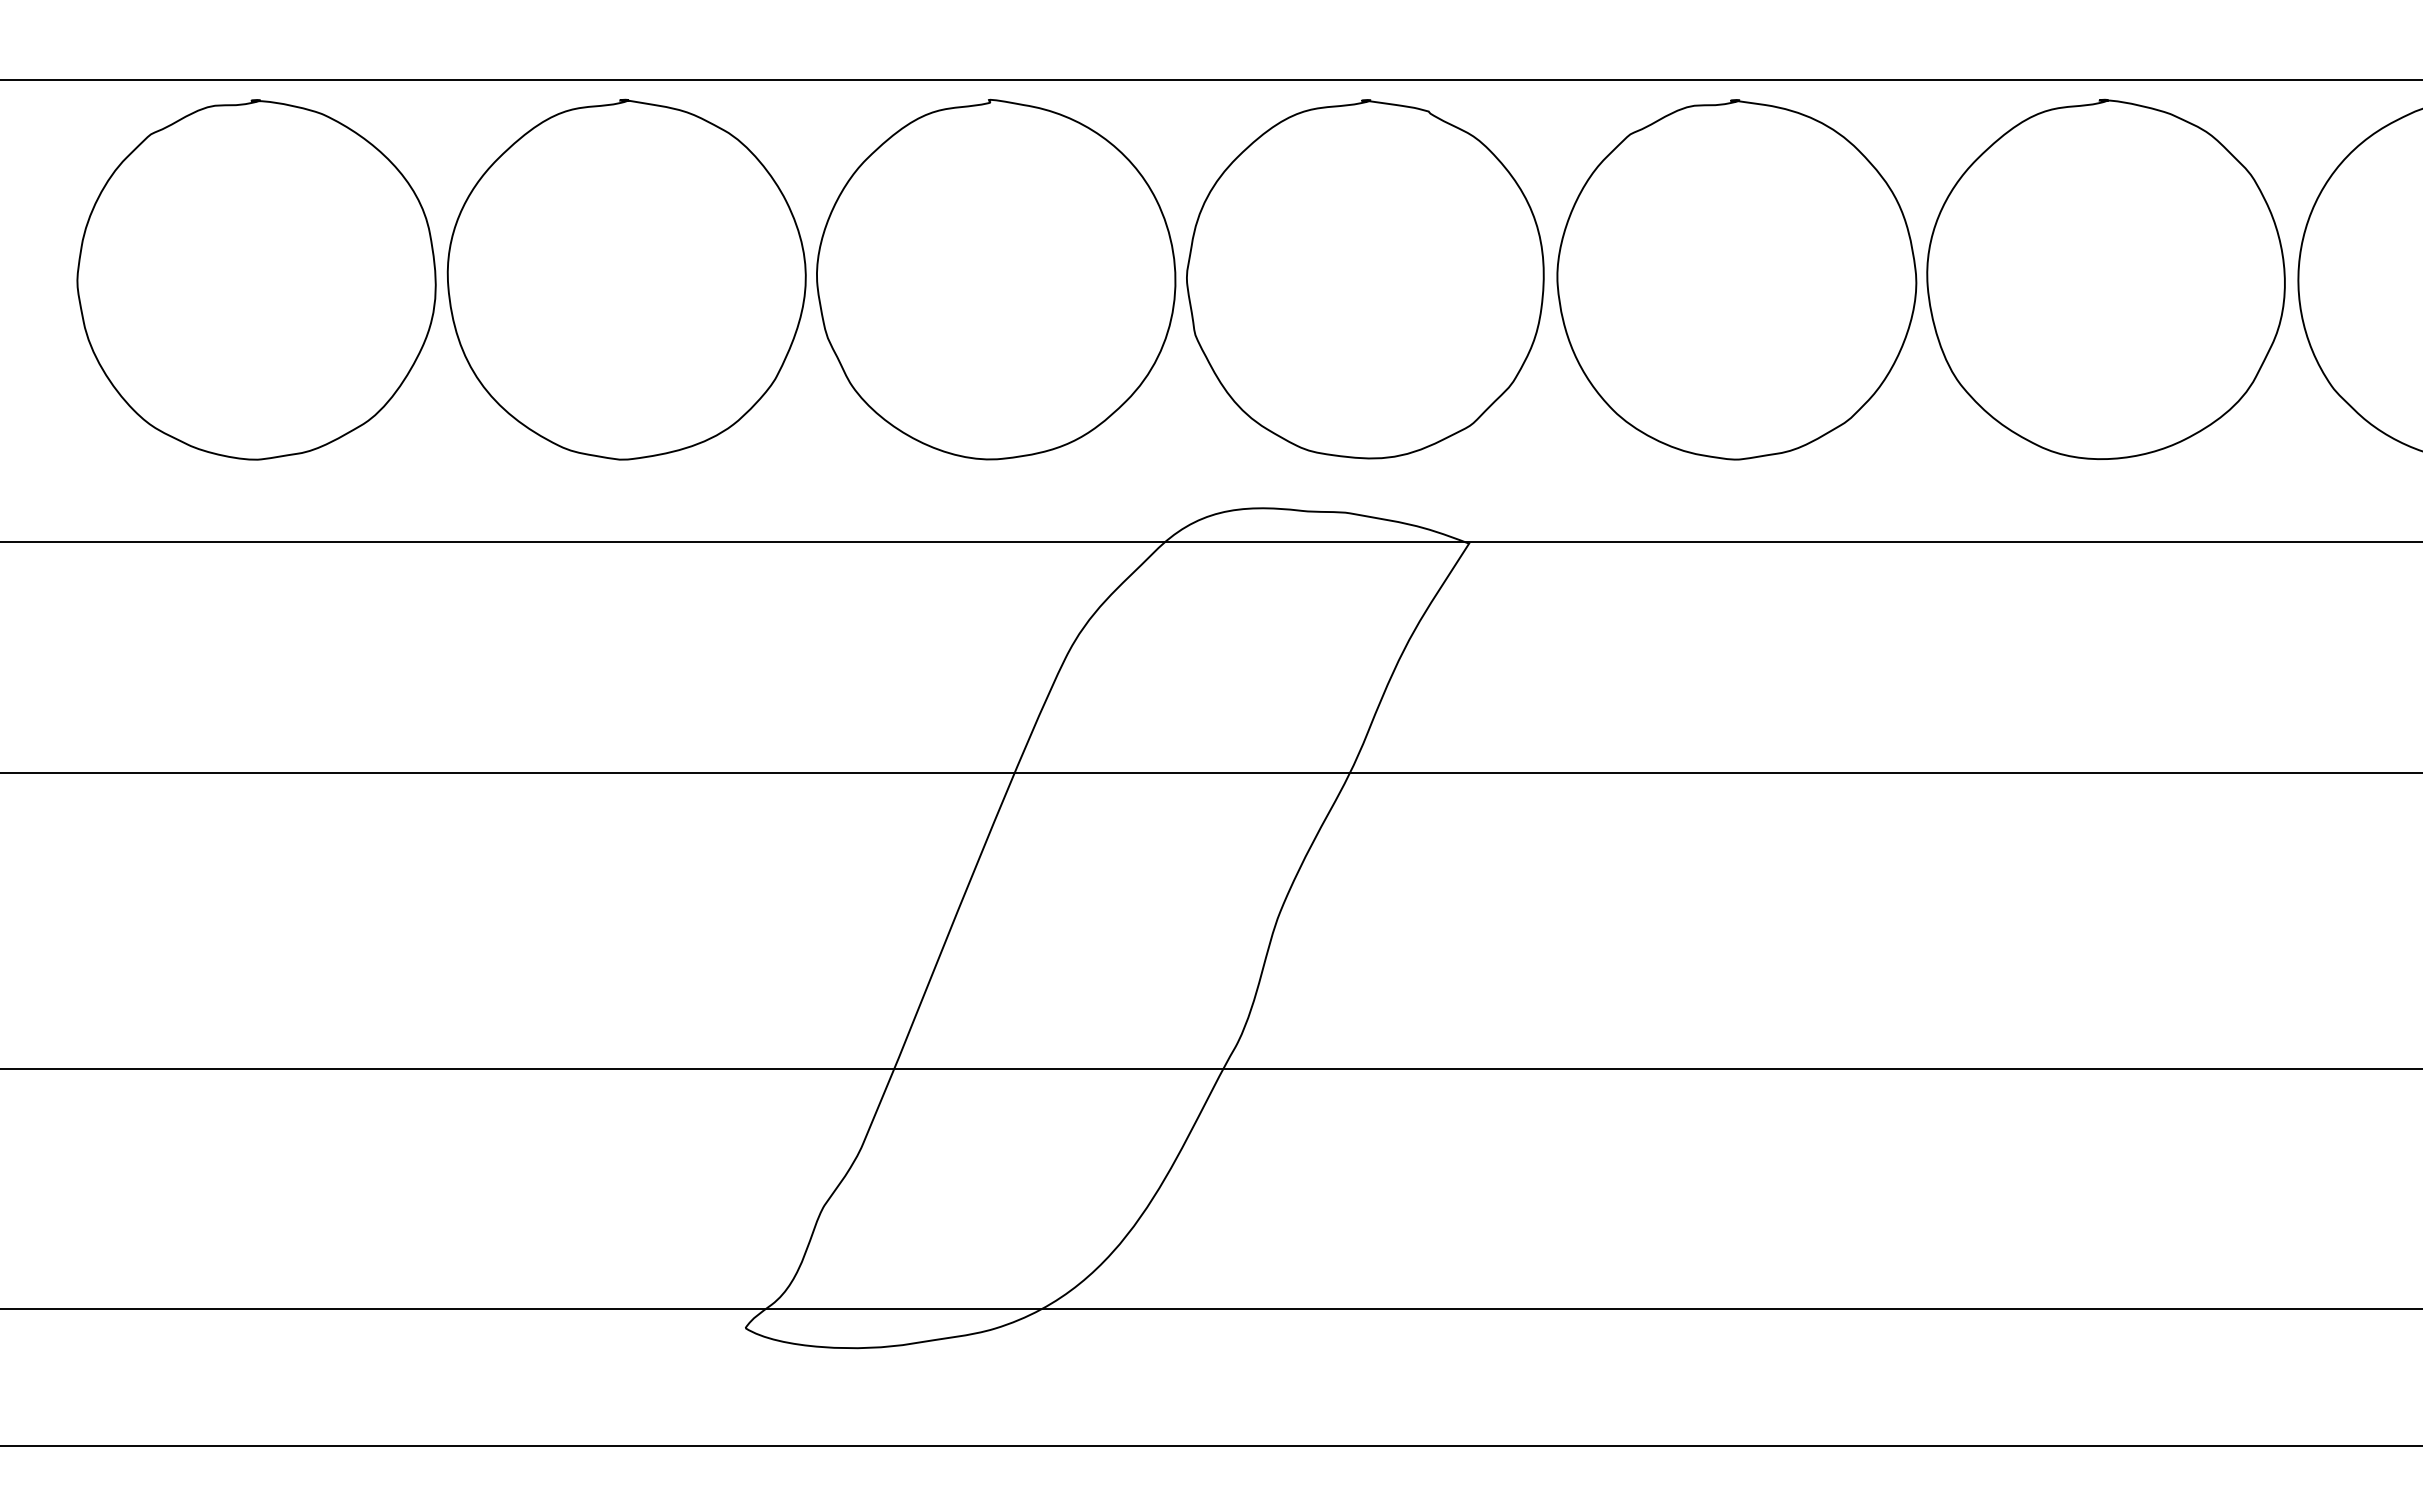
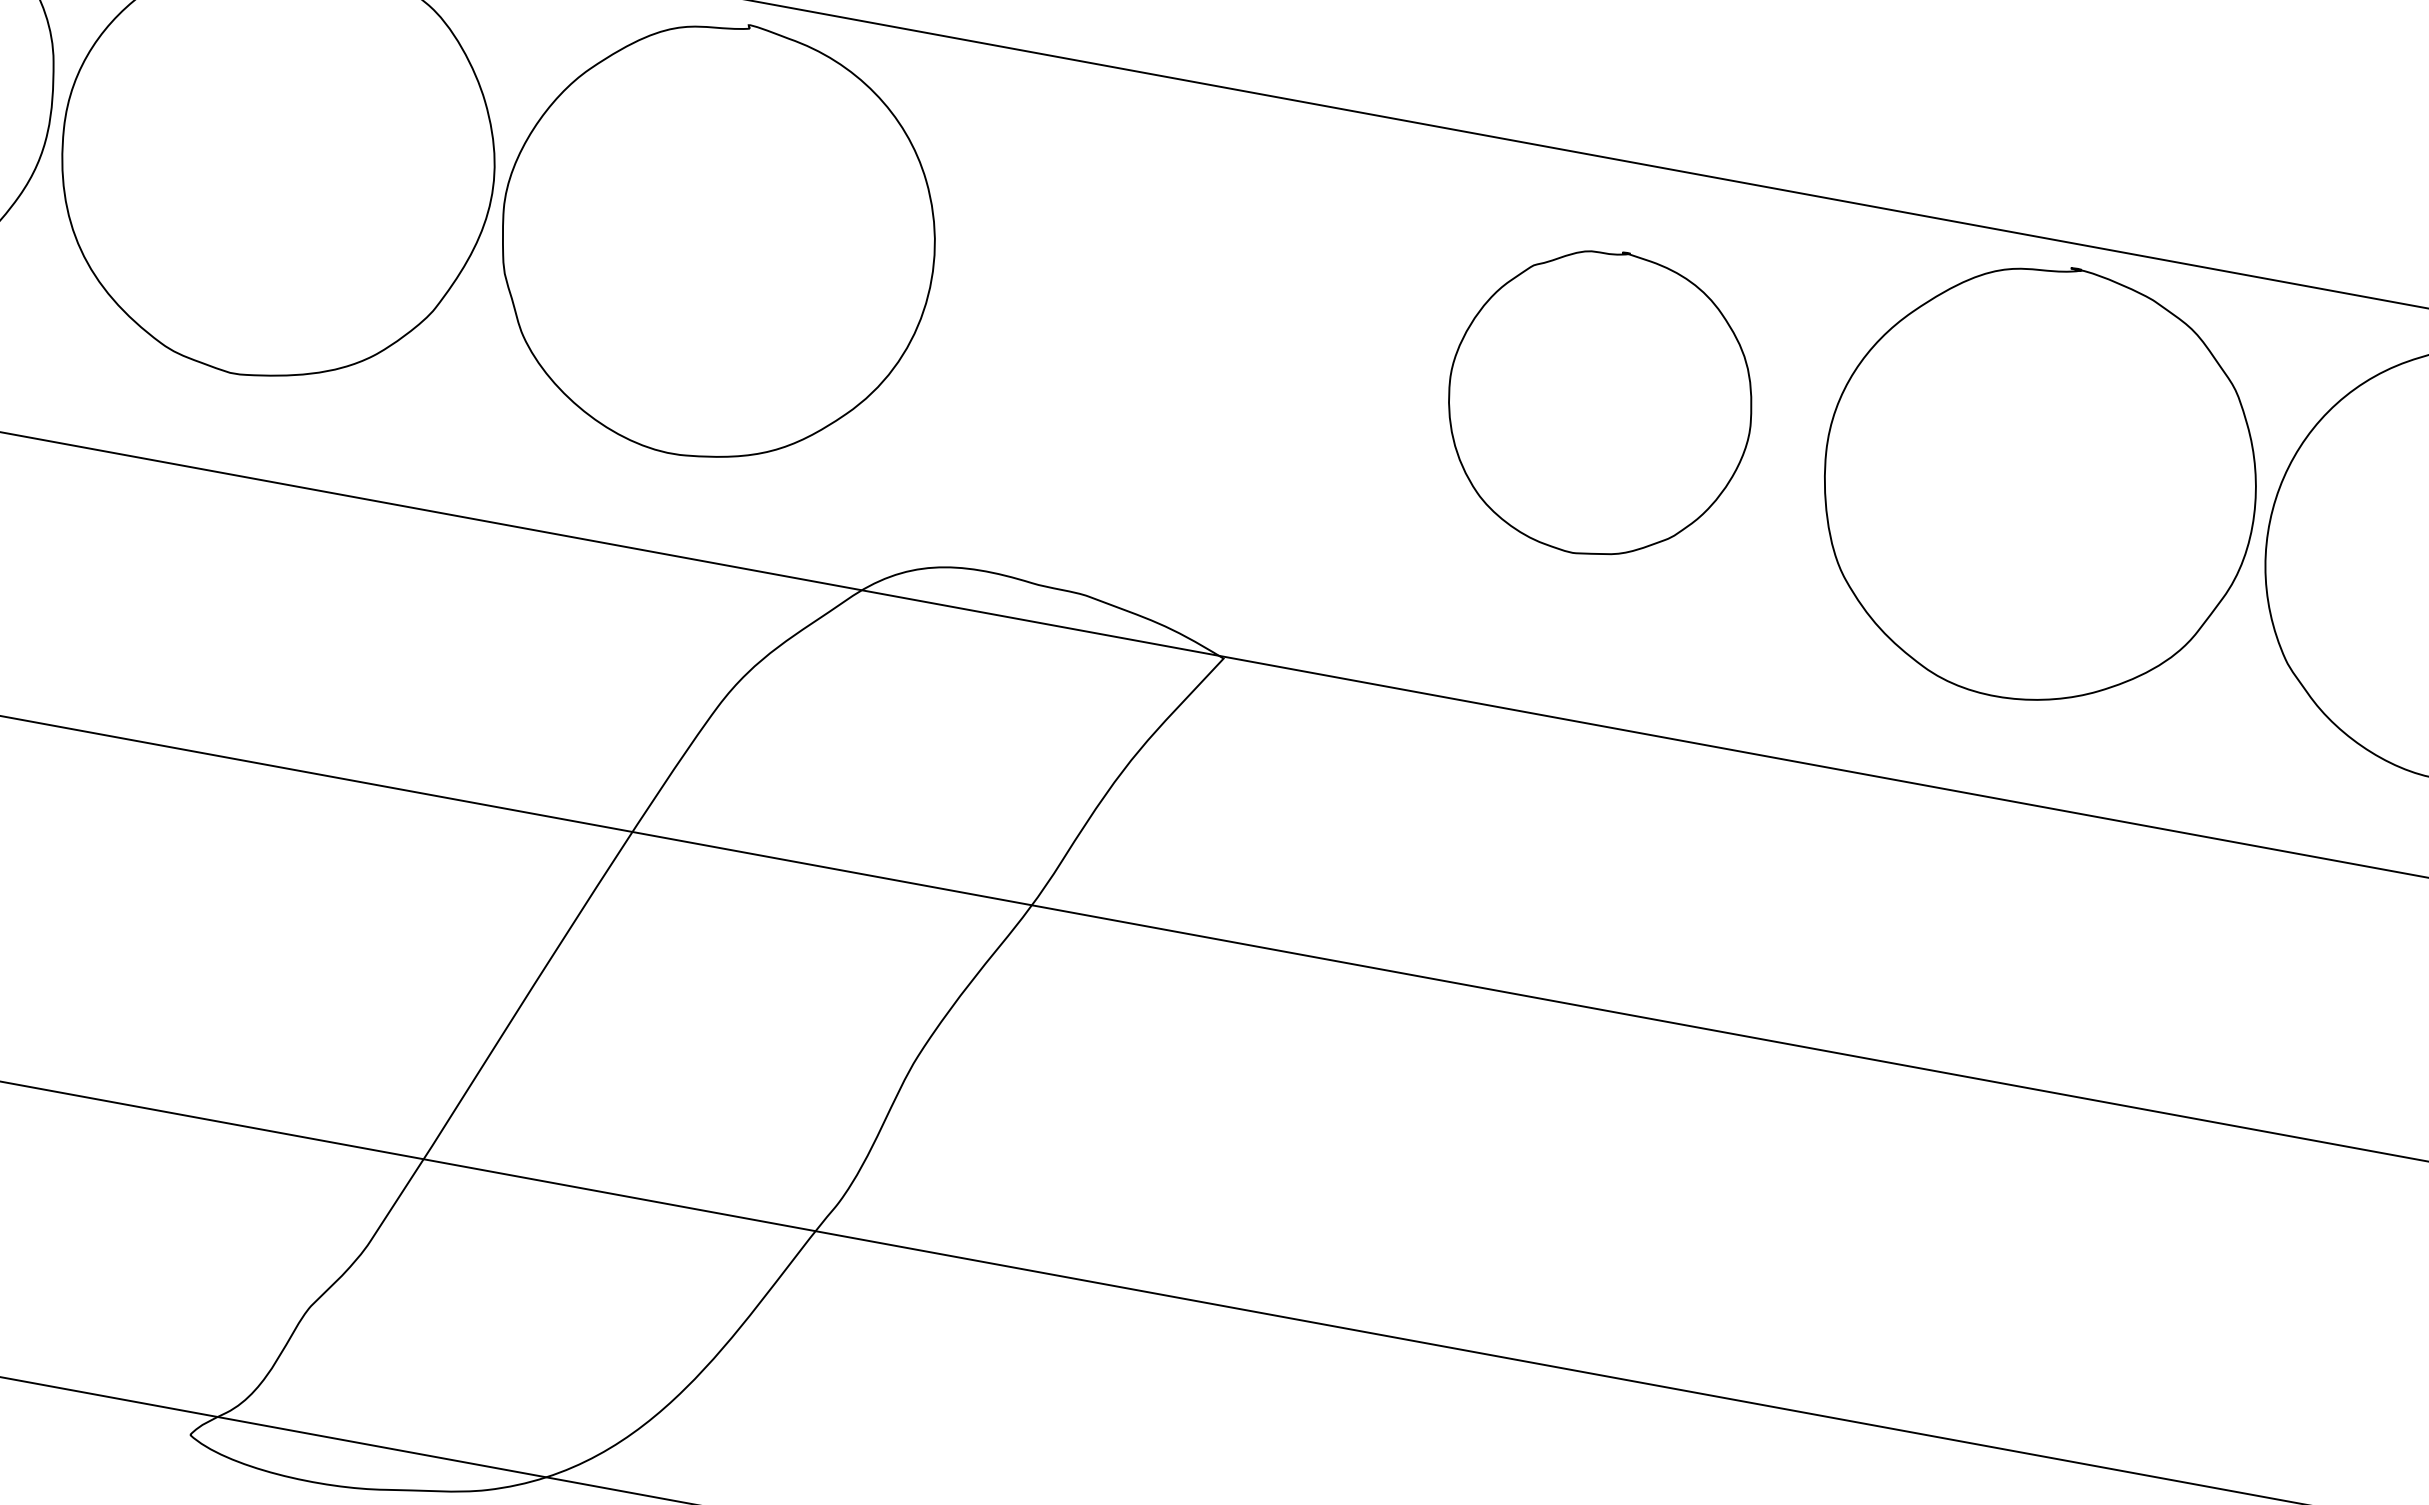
part: (1365, 279) -> (1157, 321), removed
part: (1736, 279) -> (1599, 402), size x0.7

